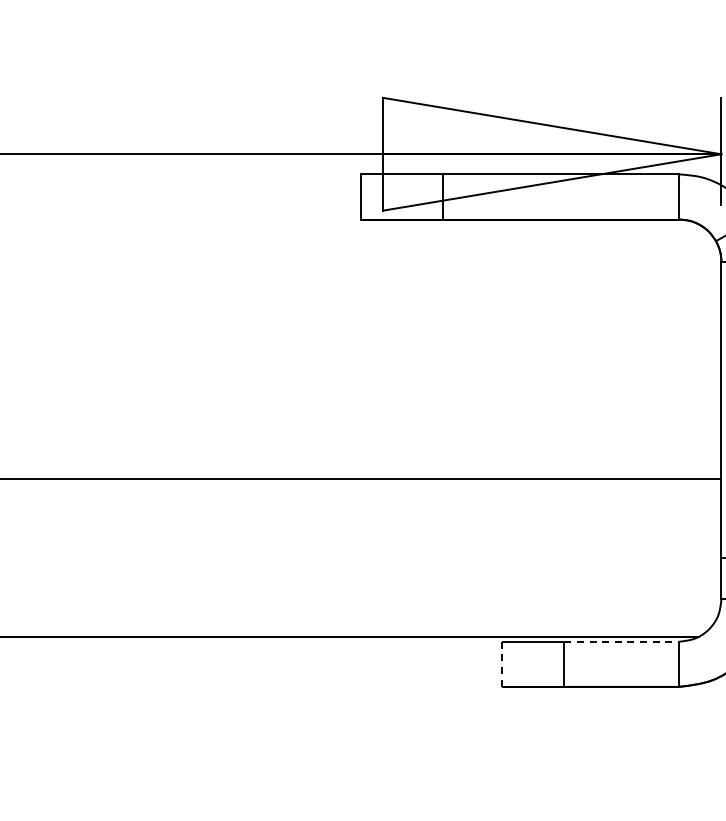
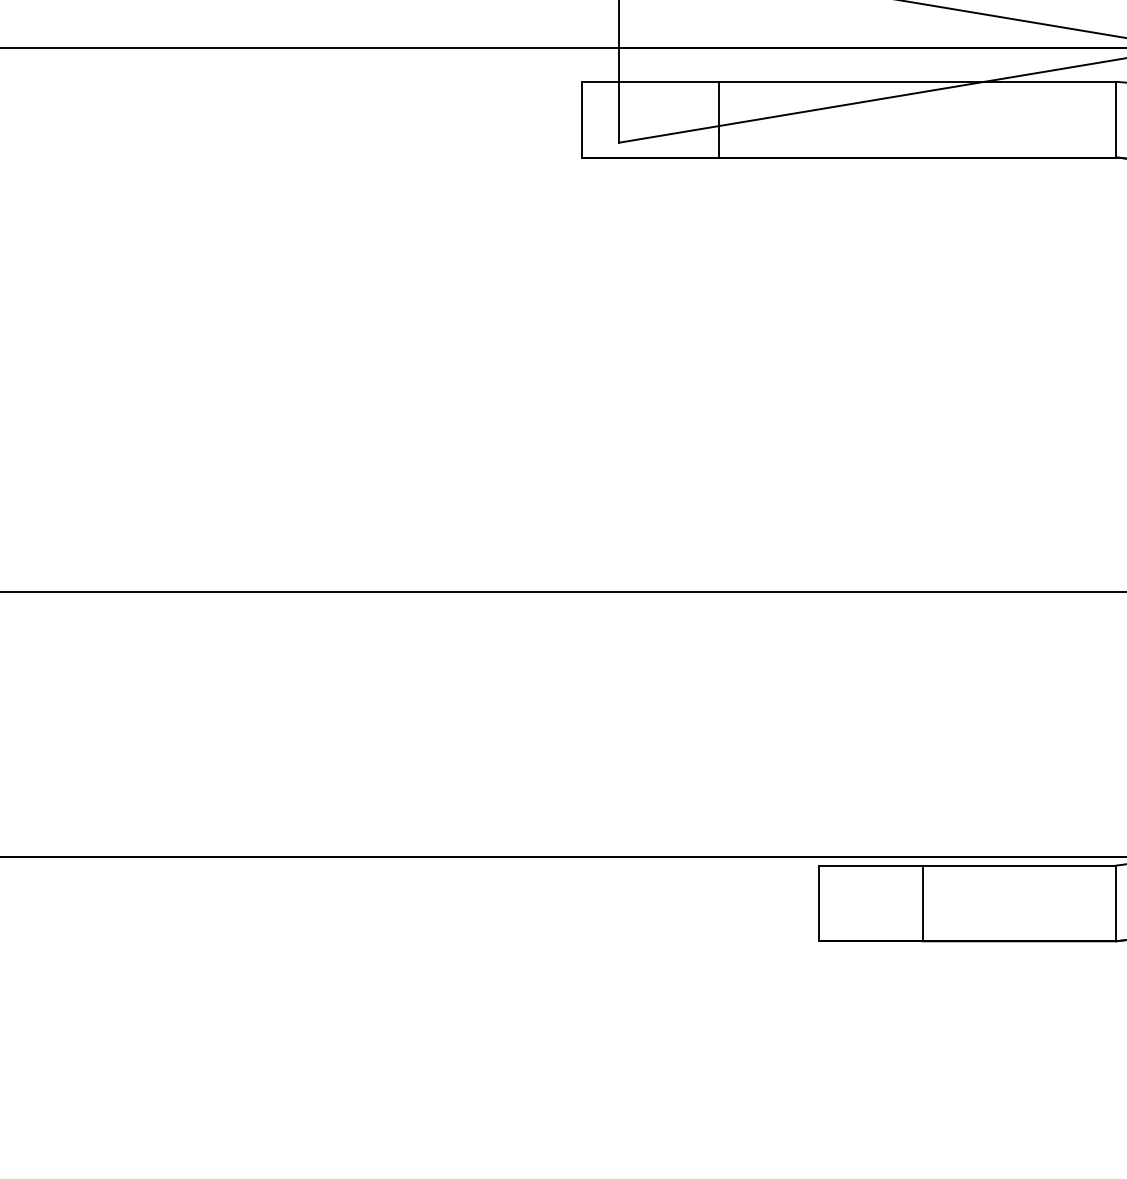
line: (622, 641) -> (1020, 865), dashed -> solid
line: (501, 664) -> (817, 903), dashed -> solid

